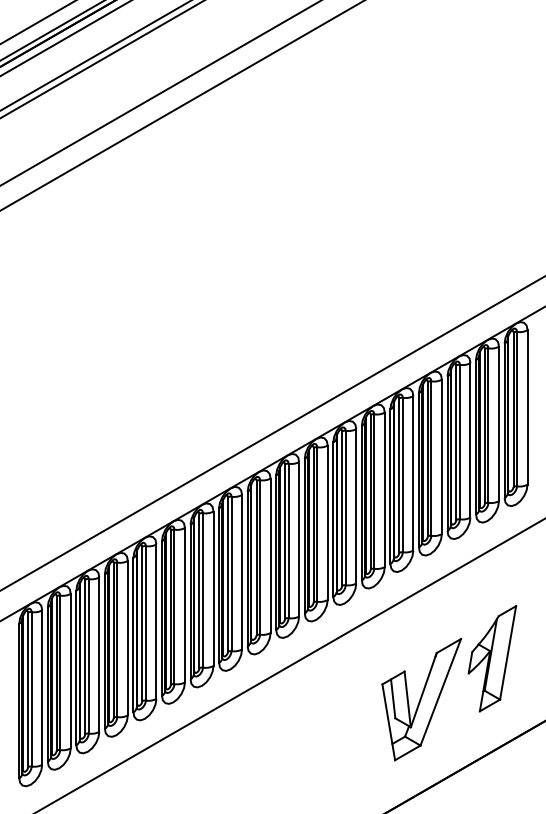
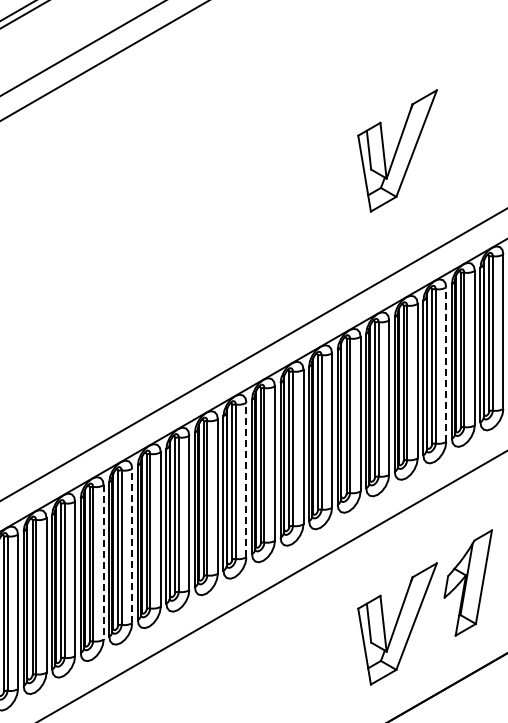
part: (421, 226) -> (397, 150), added
line: (470, 439) -> (446, 363), solid -> dashed
line: (270, 555) -> (246, 479), solid -> dashed
line: (156, 621) -> (132, 545), solid -> dashed
line: (127, 638) -> (103, 562), solid -> dashed

